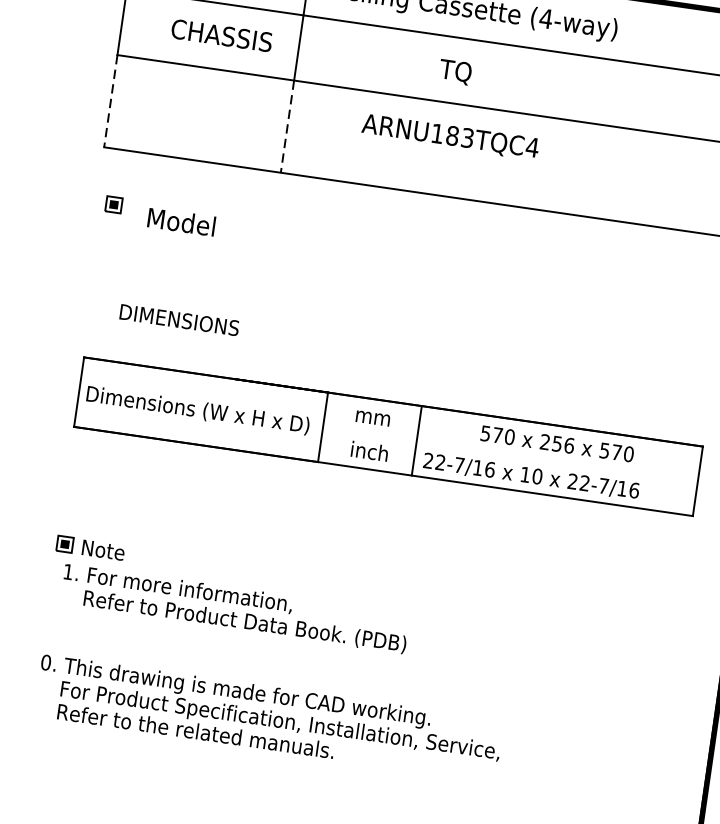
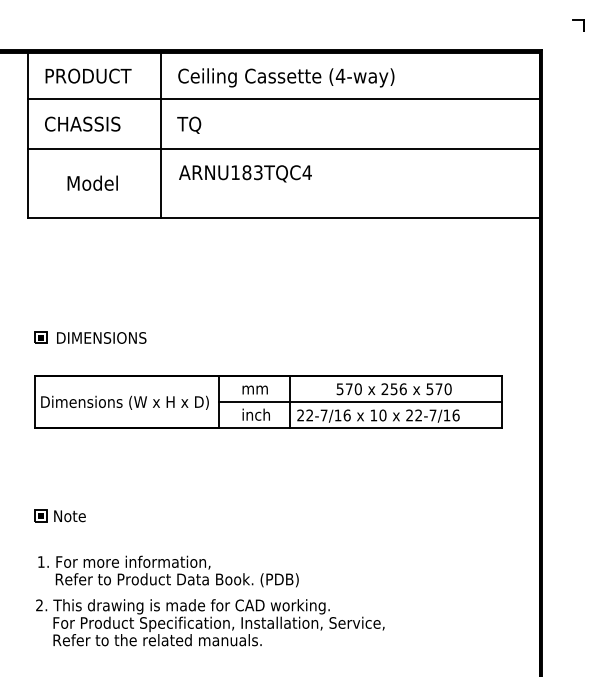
text: (221, 34) -> (82, 123), moved
text: (455, 71) -> (189, 124), moved
line: (110, 101) -> (27, 183), dashed -> solid
line: (286, 126) -> (160, 183), dashed -> solid
text: (450, 136) -> (245, 173), moved
part: (113, 204) -> (40, 337), moved
text: (181, 221) -> (92, 182), moved
line: (510, 453) -> (360, 401), added
text: (235, 608) -> (168, 571), moved
text: (46, 662) -> (39, 605), 0. -> 2.

